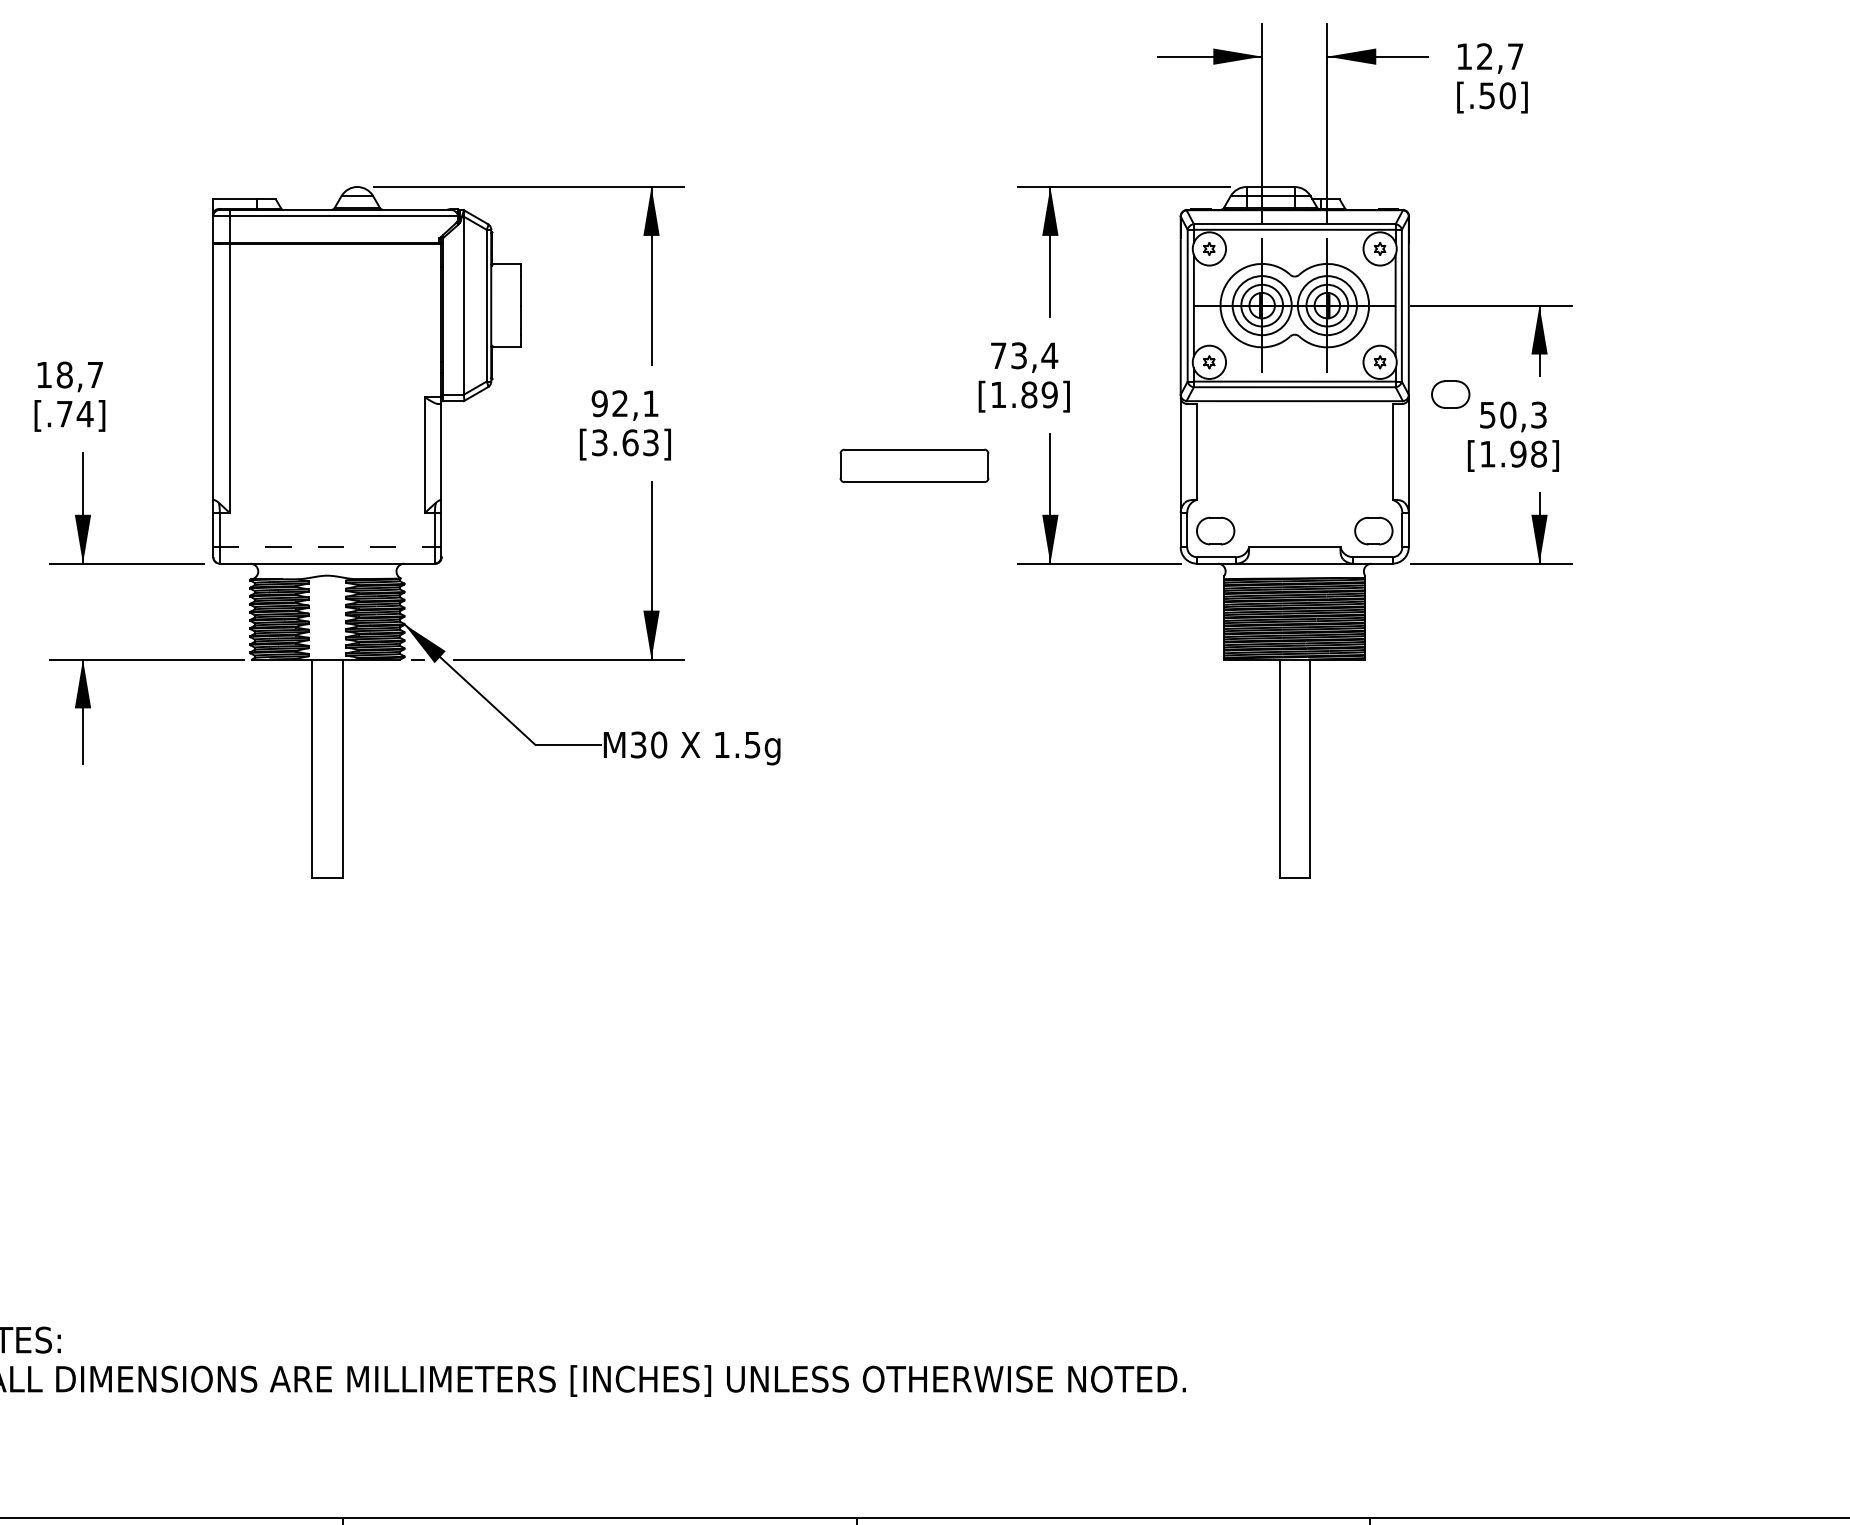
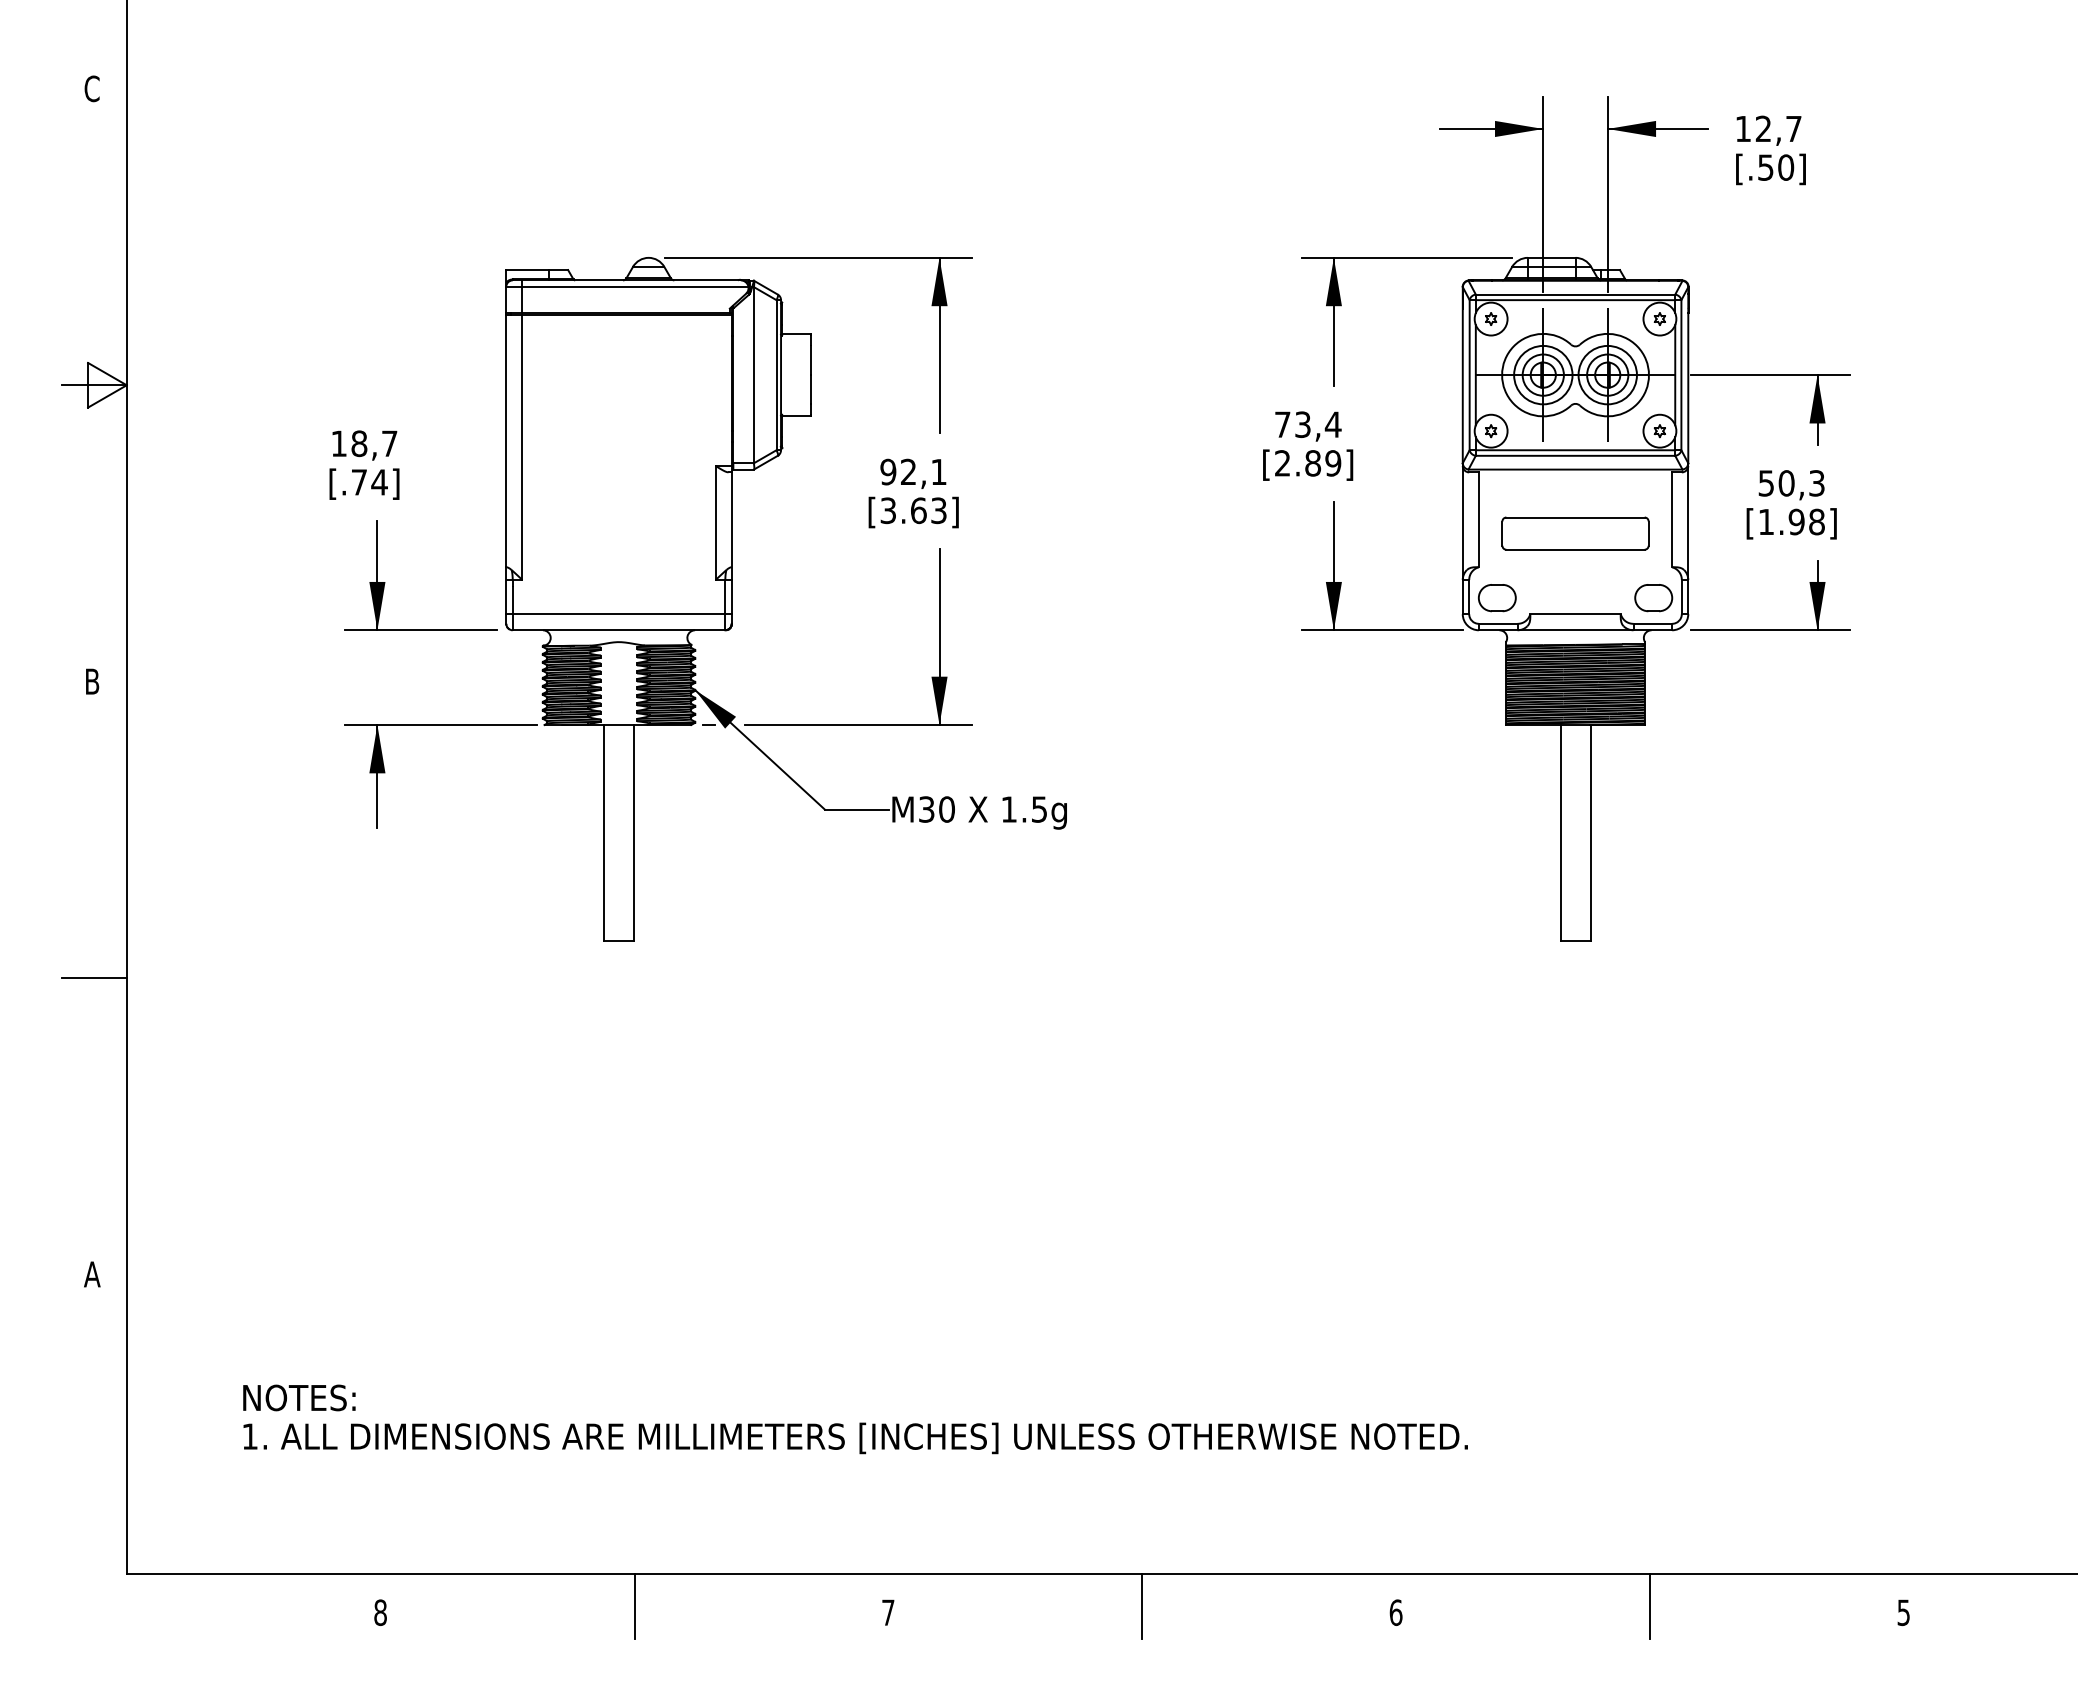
text: (998, 395) -> (1282, 463), [1.89] -> [2.89]
part: (1450, 395) -> (1729, 463), removed
part: (914, 465) -> (1575, 533), moved
line: (327, 547) -> (619, 614), dashed -> solid

